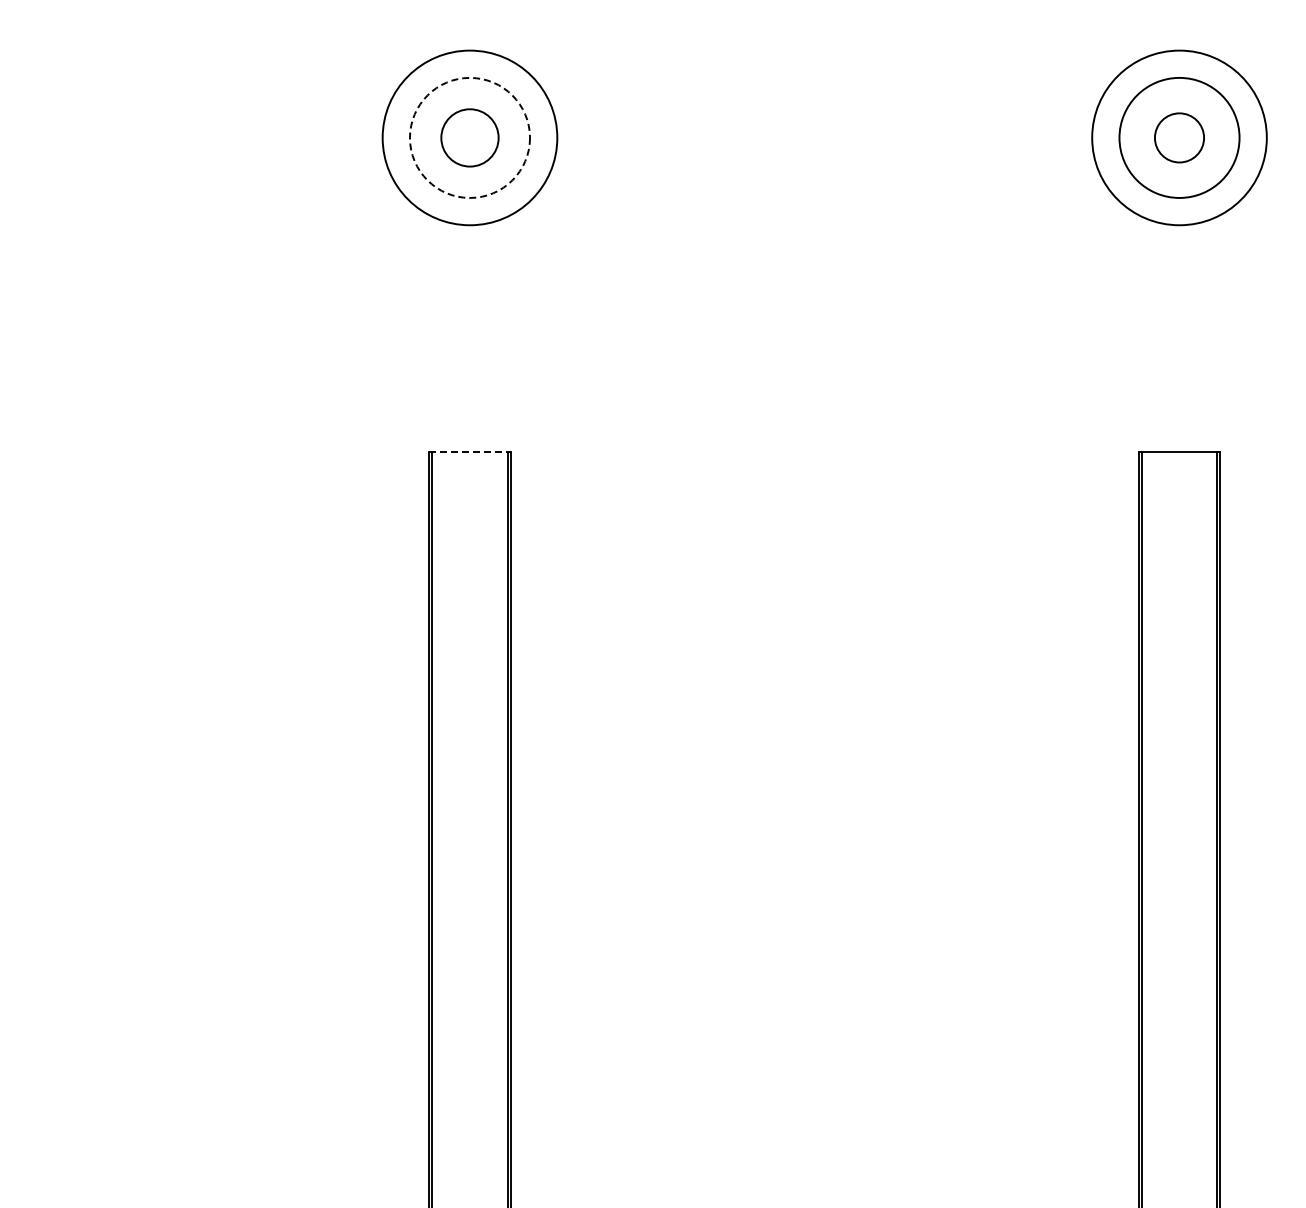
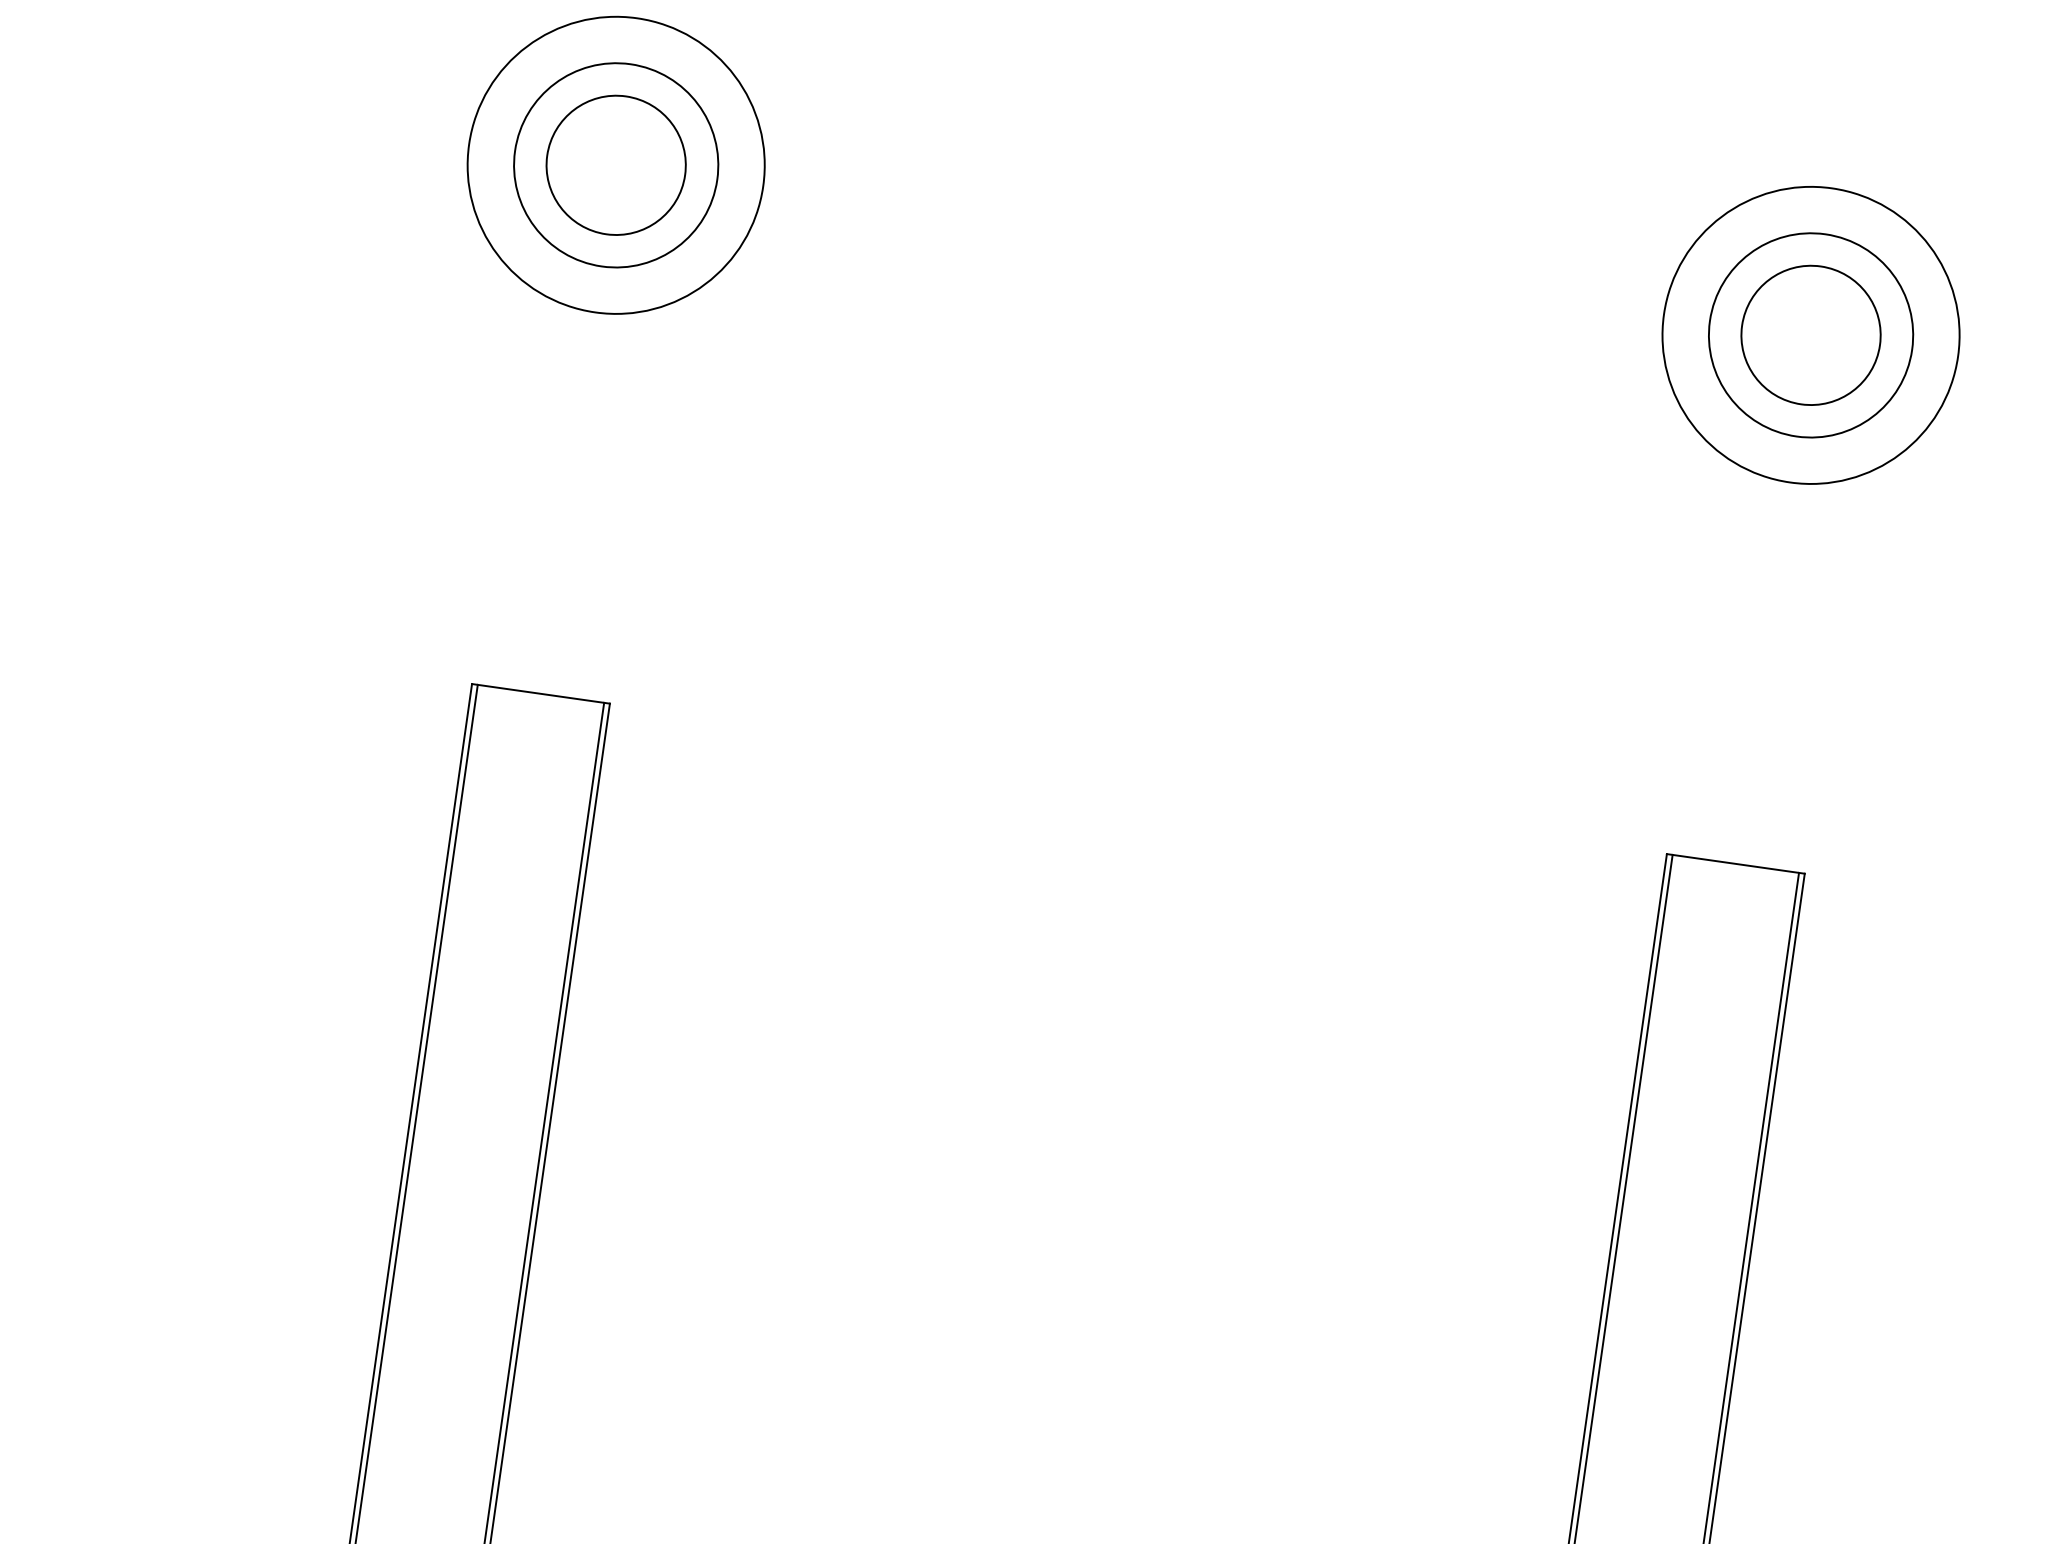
circle: (469, 137) -> (615, 164), dashed -> solid
circle: (469, 137) -> (615, 164), size x1.43
circle: (1179, 137) -> (1811, 334), size x1.67
line: (469, 451) -> (540, 693), dashed -> solid

